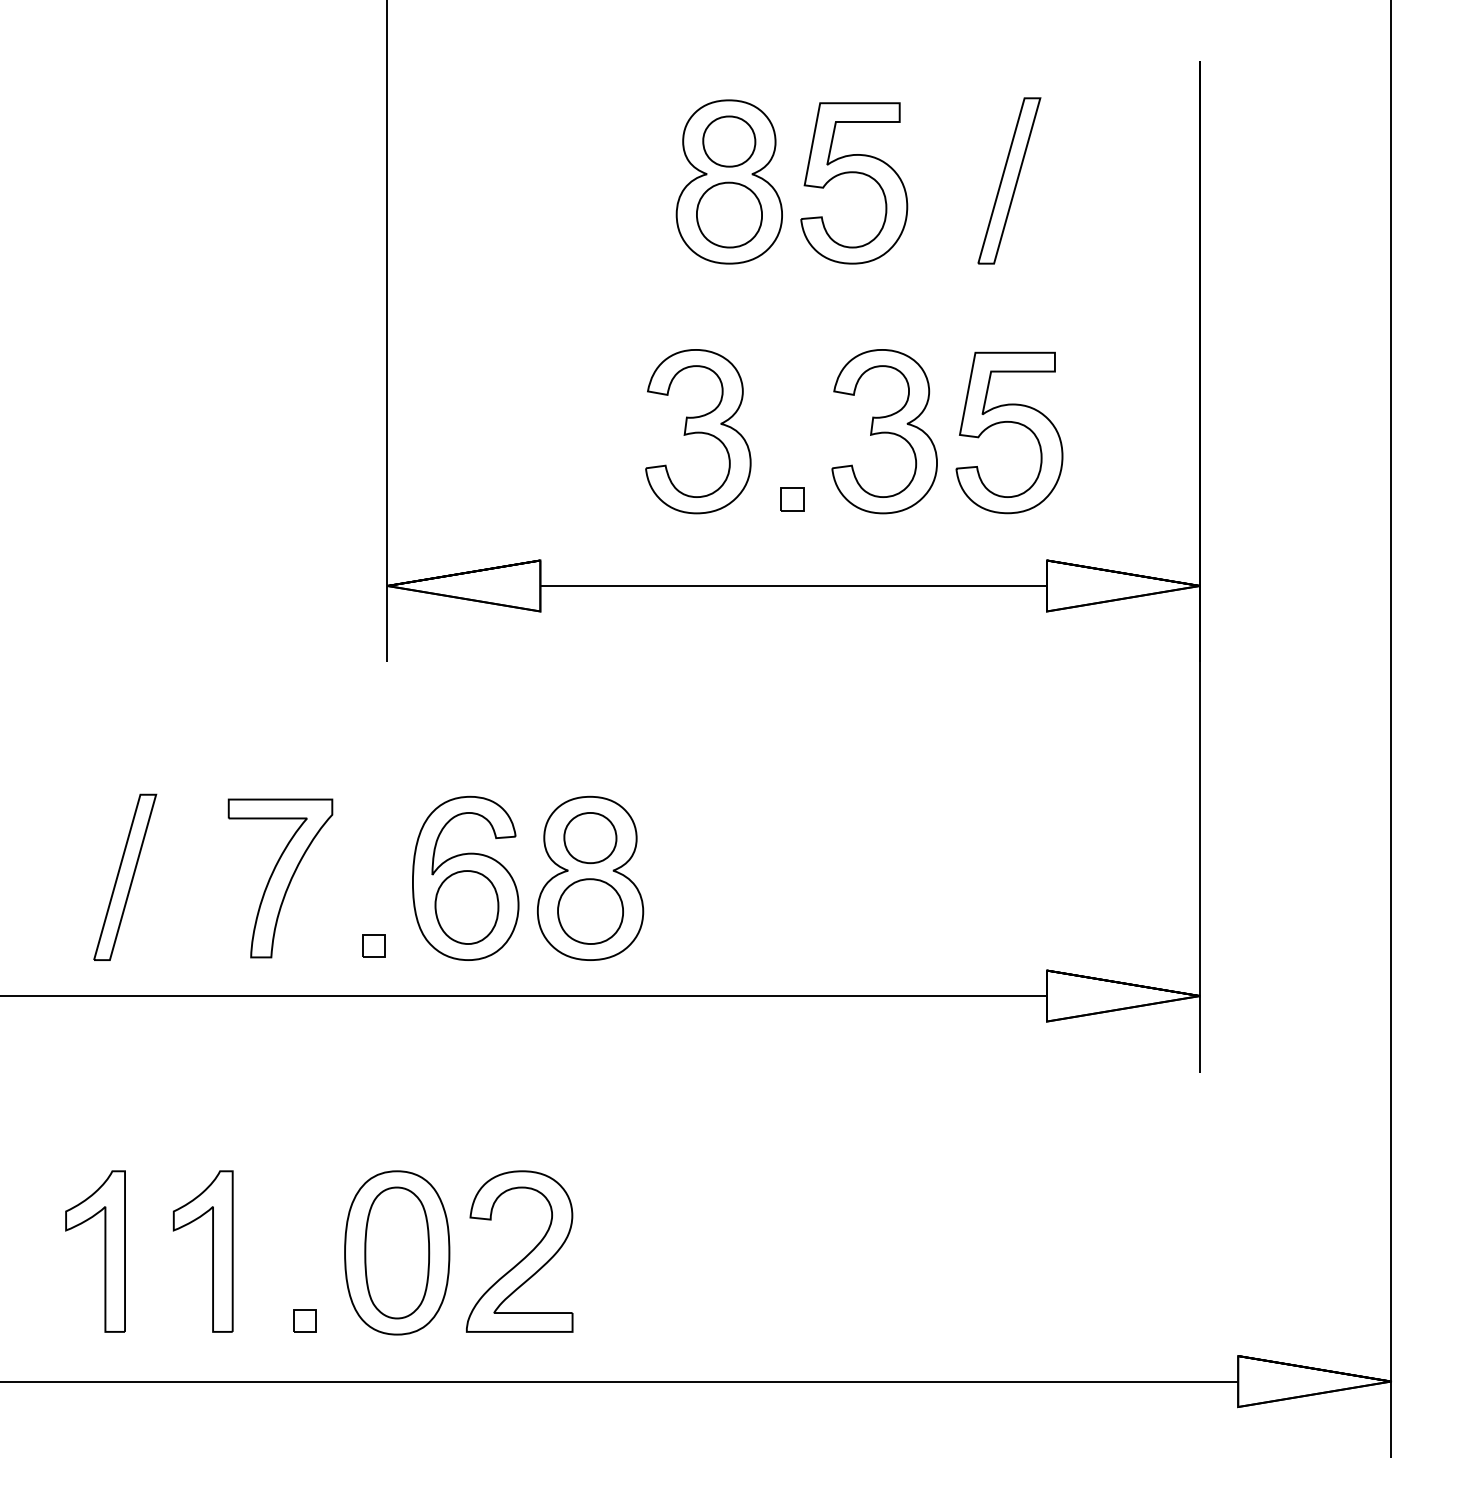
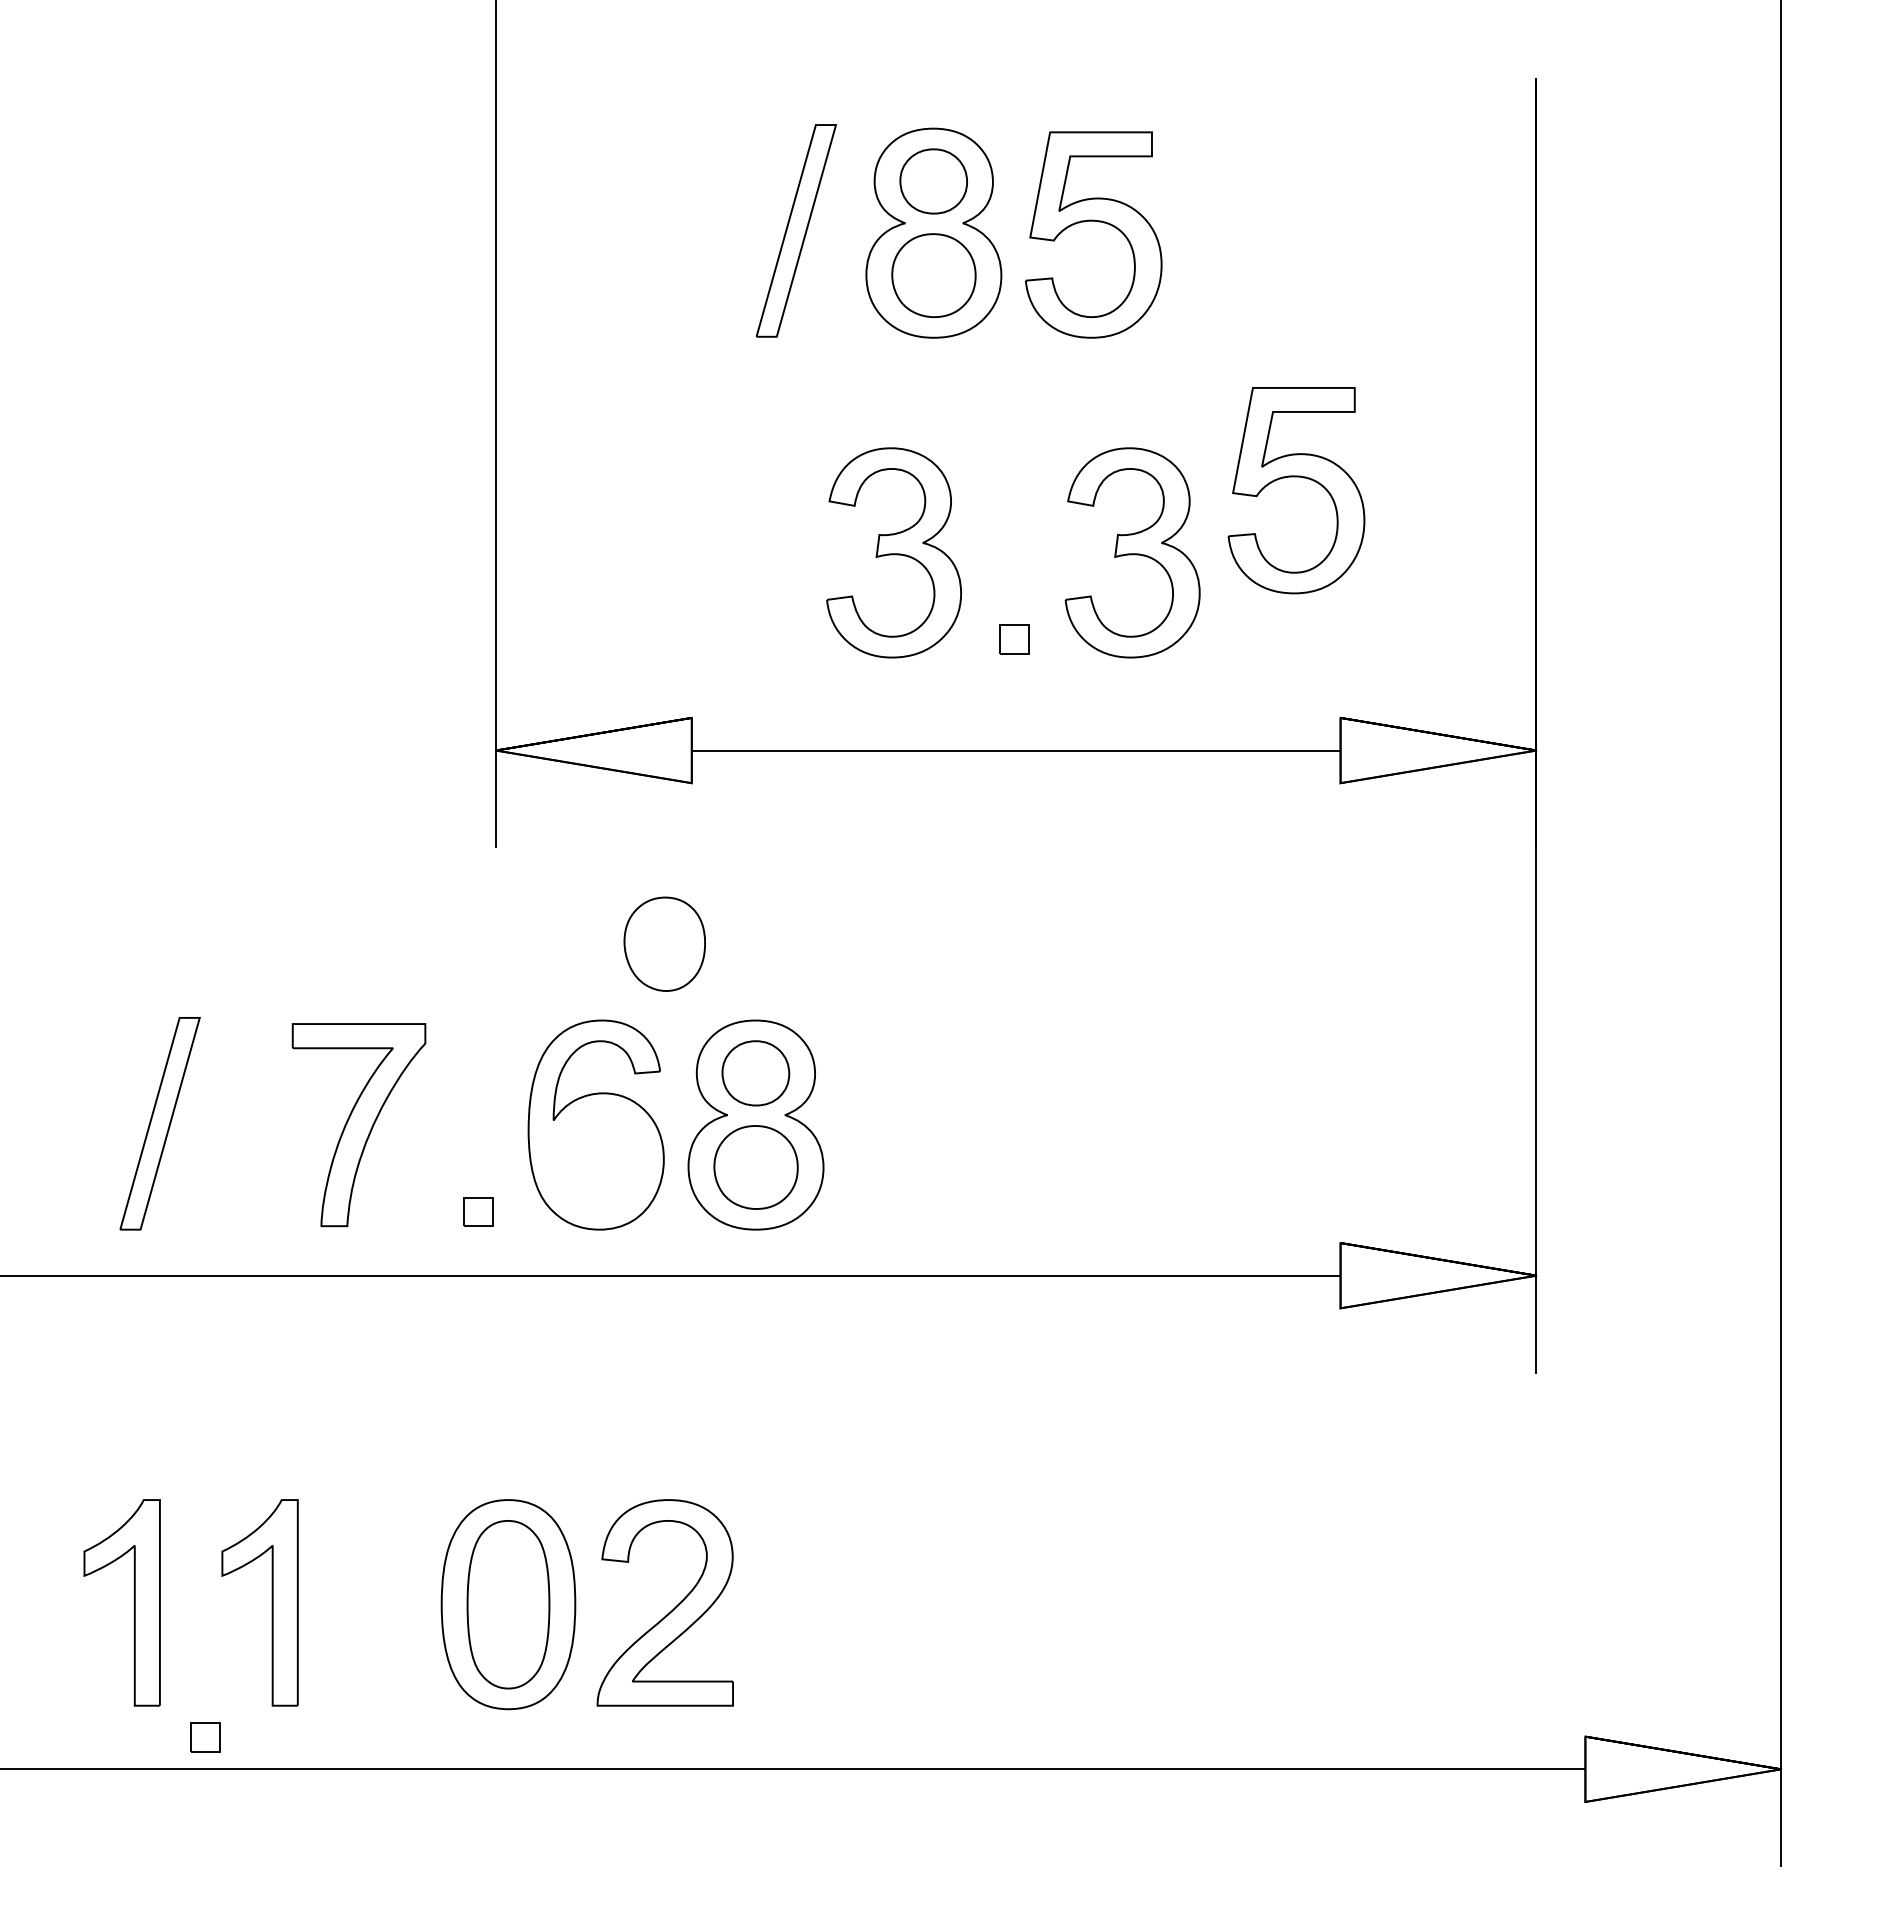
part: (1009, 180) -> (796, 230), moved
part: (1009, 422) -> (1296, 477), moved
part: (466, 906) -> (664, 943), moved
part: (305, 1320) -> (205, 1737), moved

